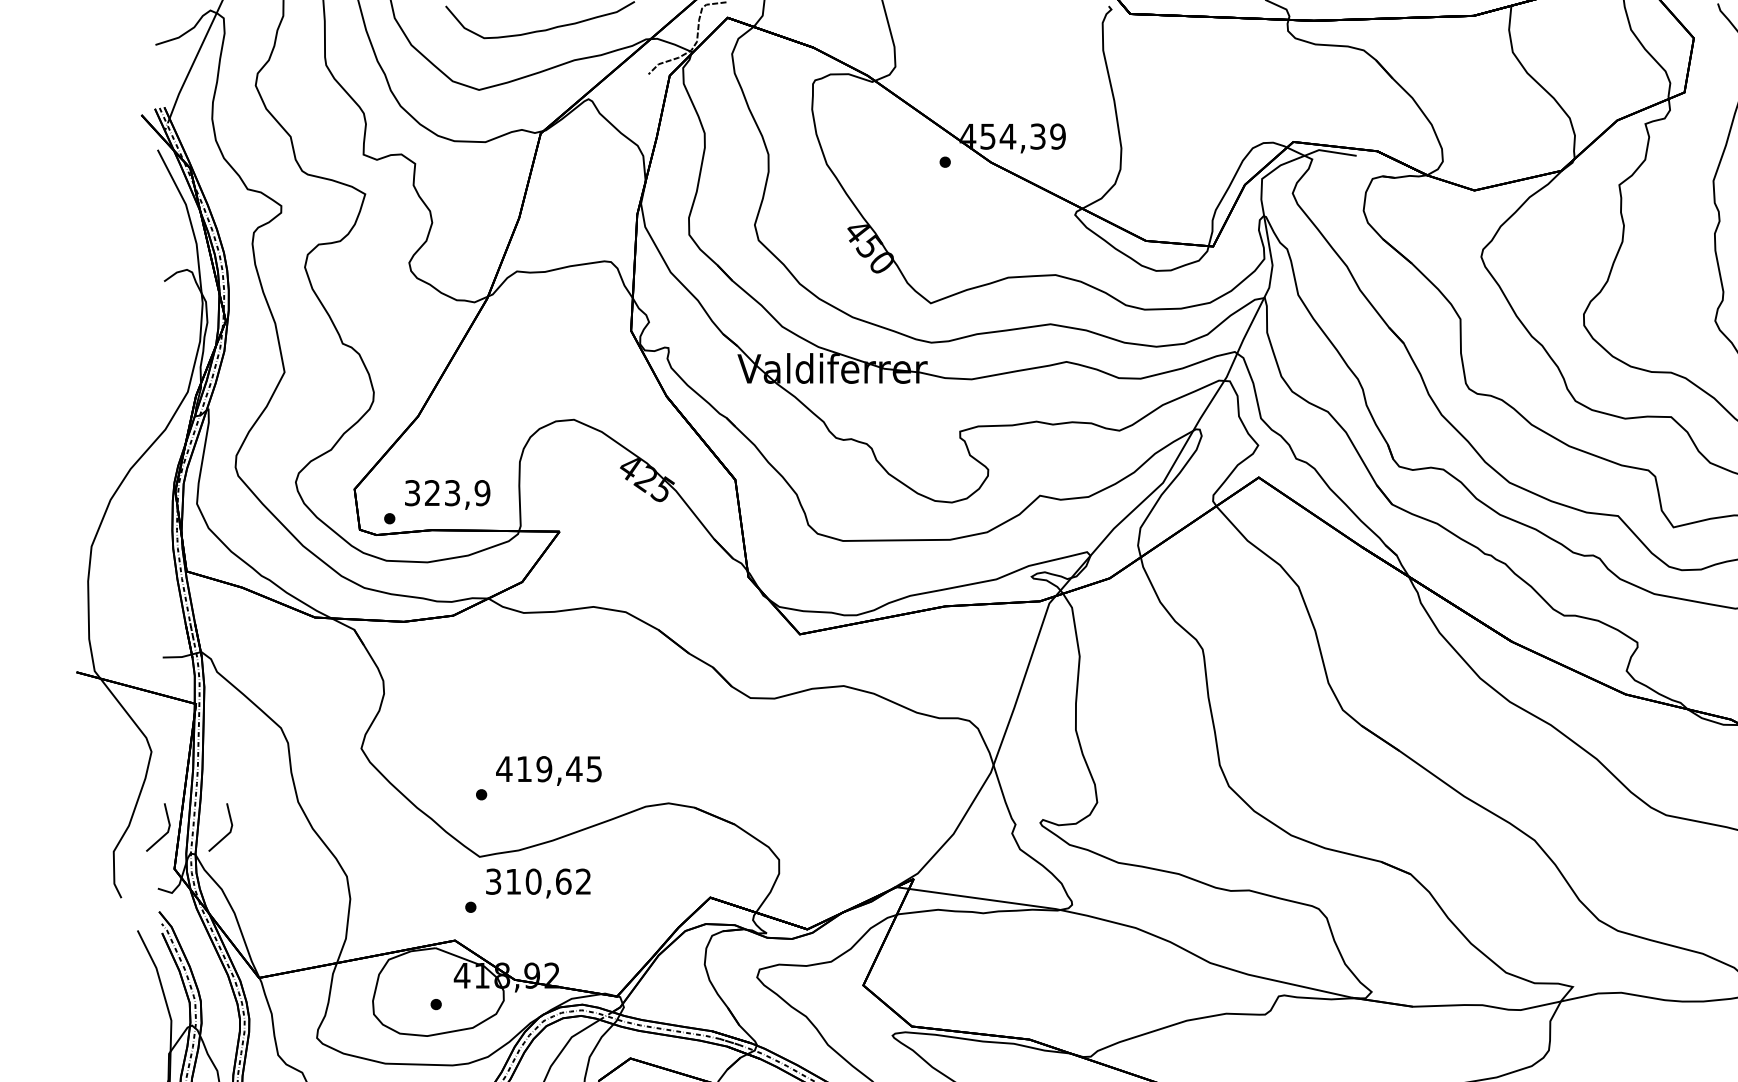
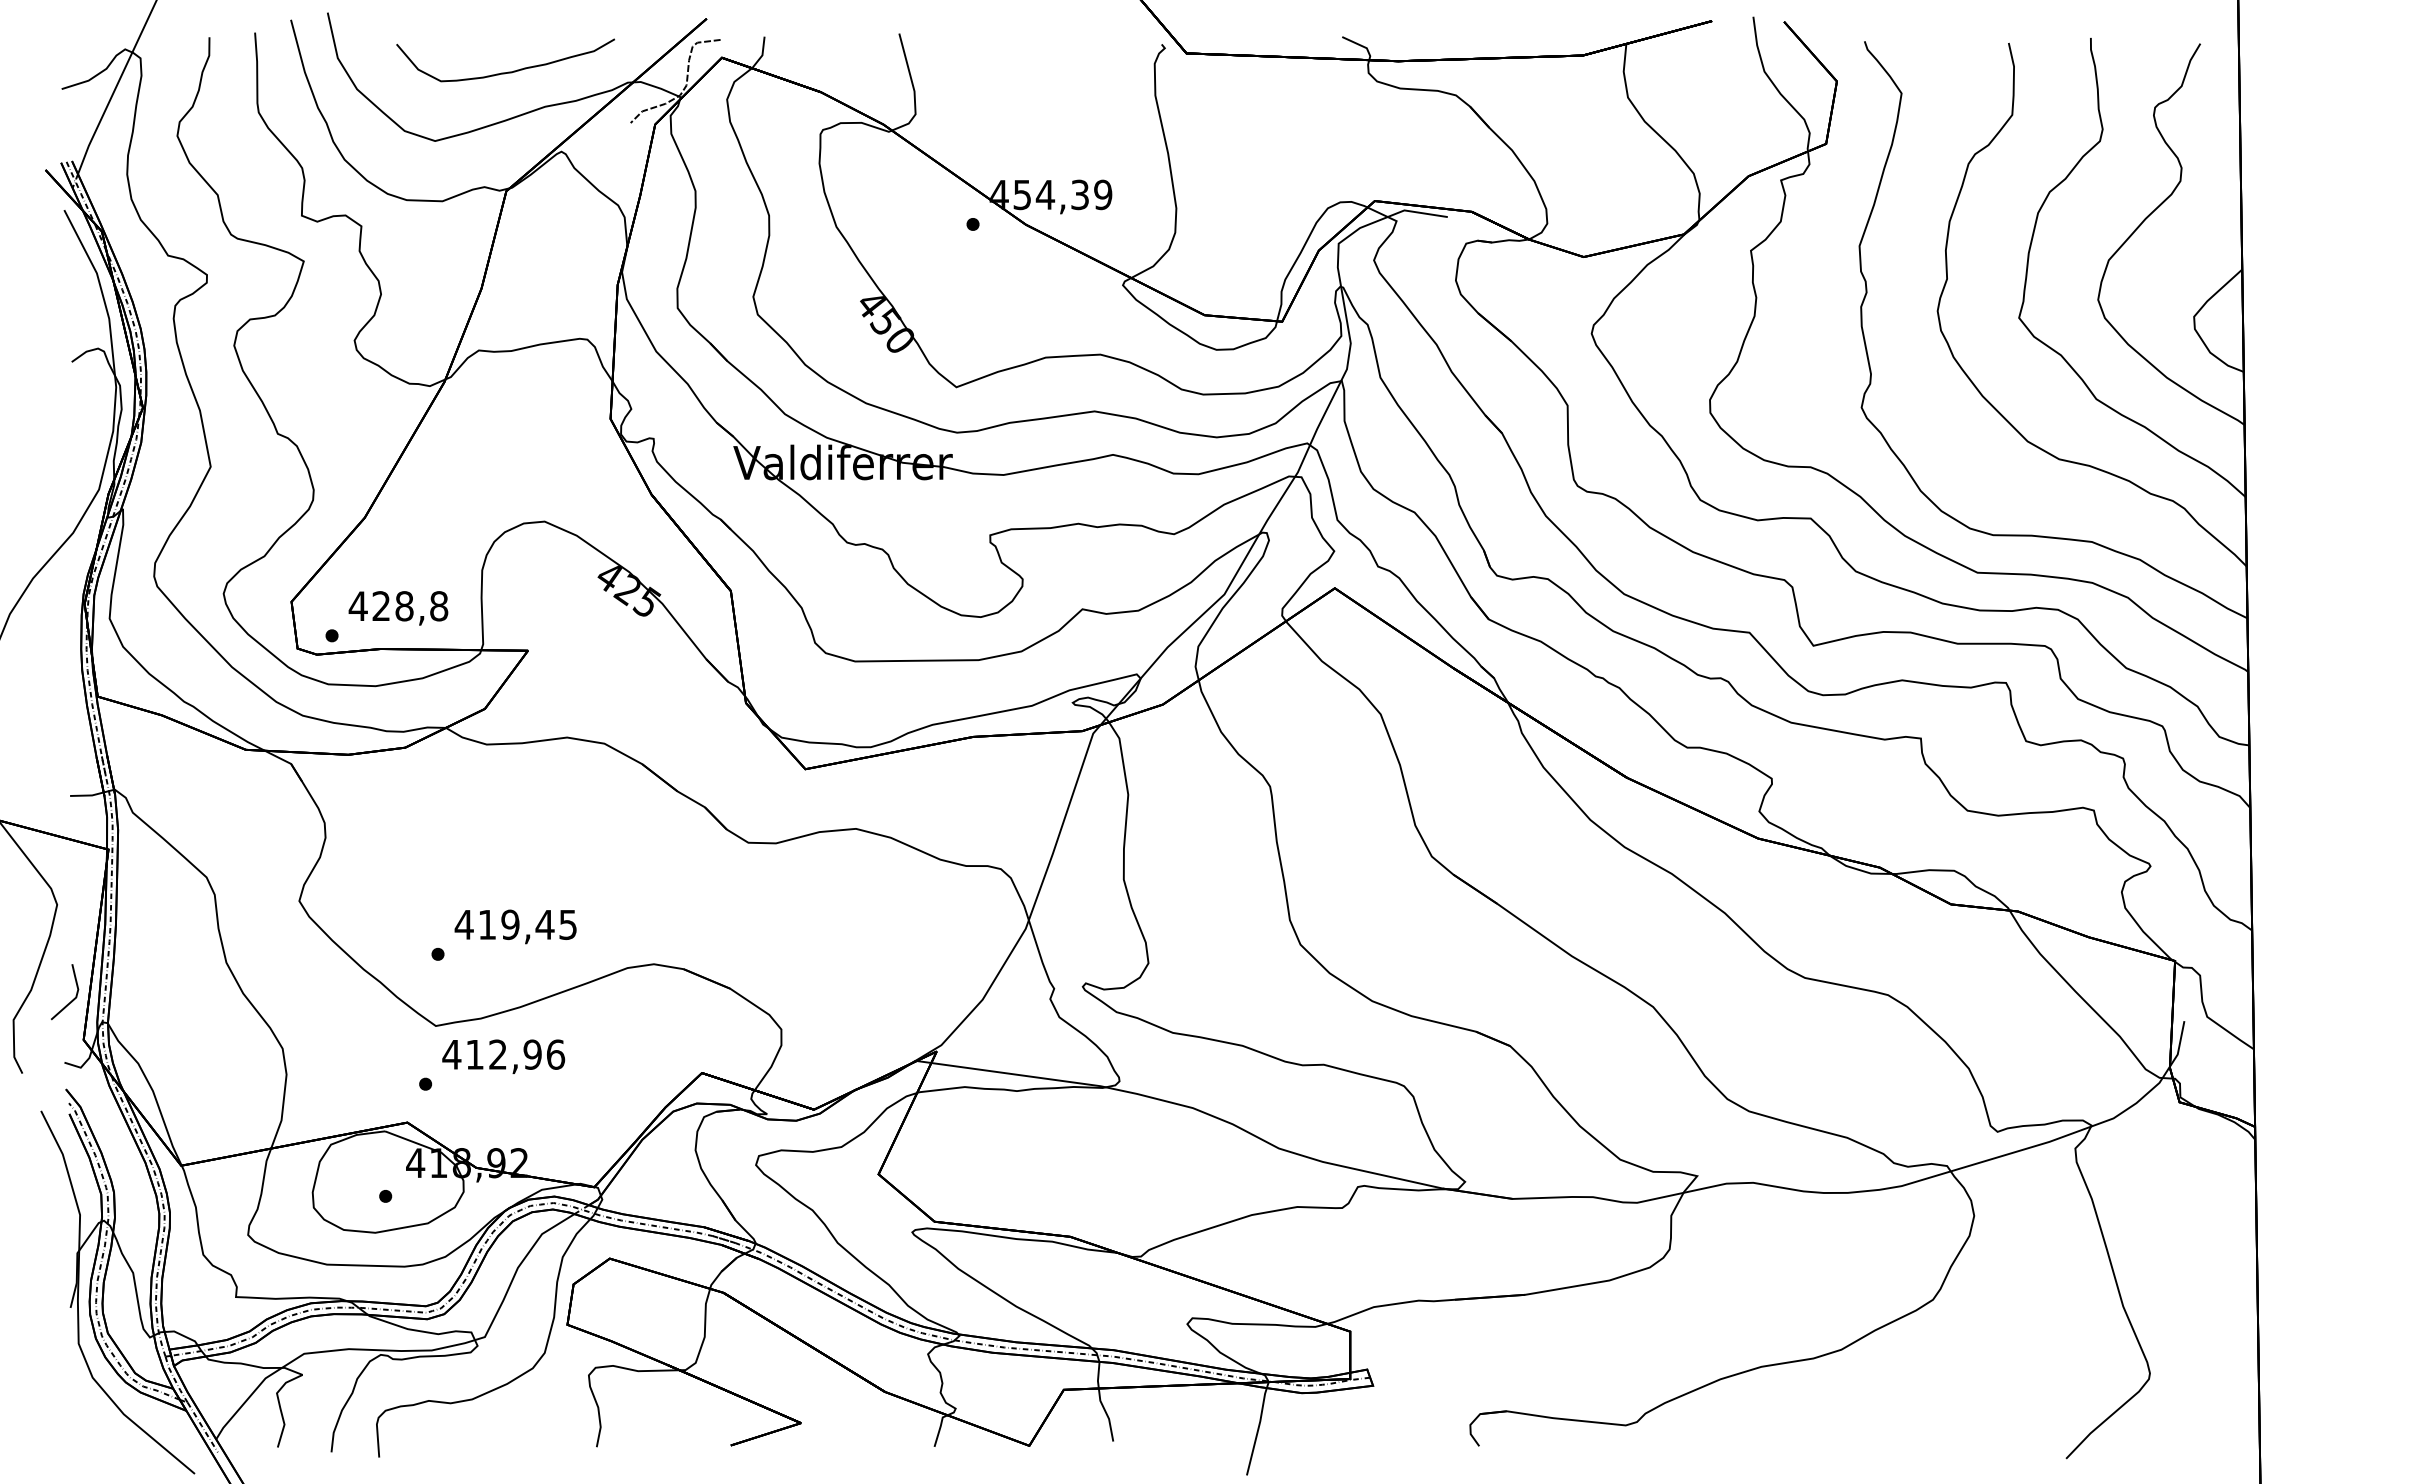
text: (447, 493) -> (398, 606), 323,9 -> 428,8
line: (227, 833) -> (144, 999), removed
text: (538, 881) -> (503, 1054), 310,62 -> 412,96

